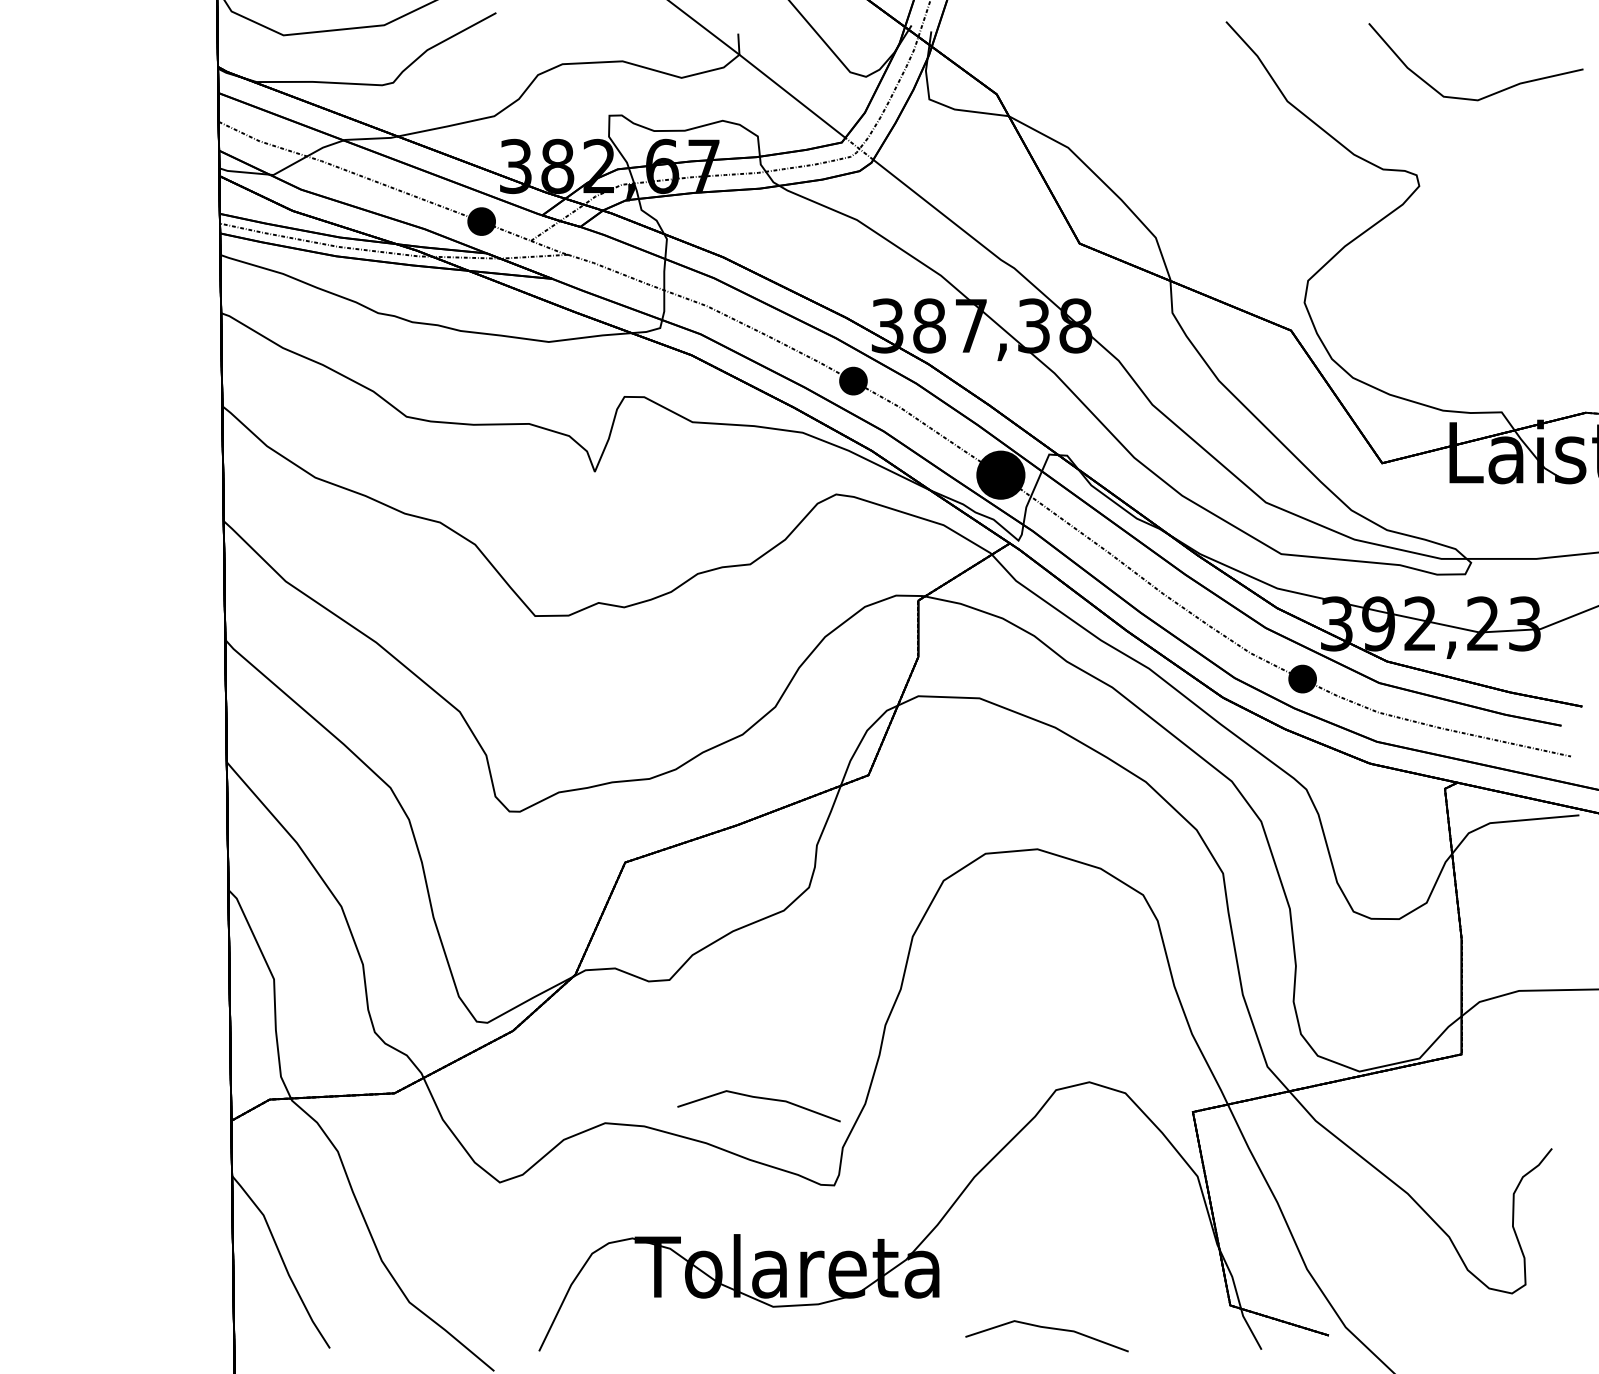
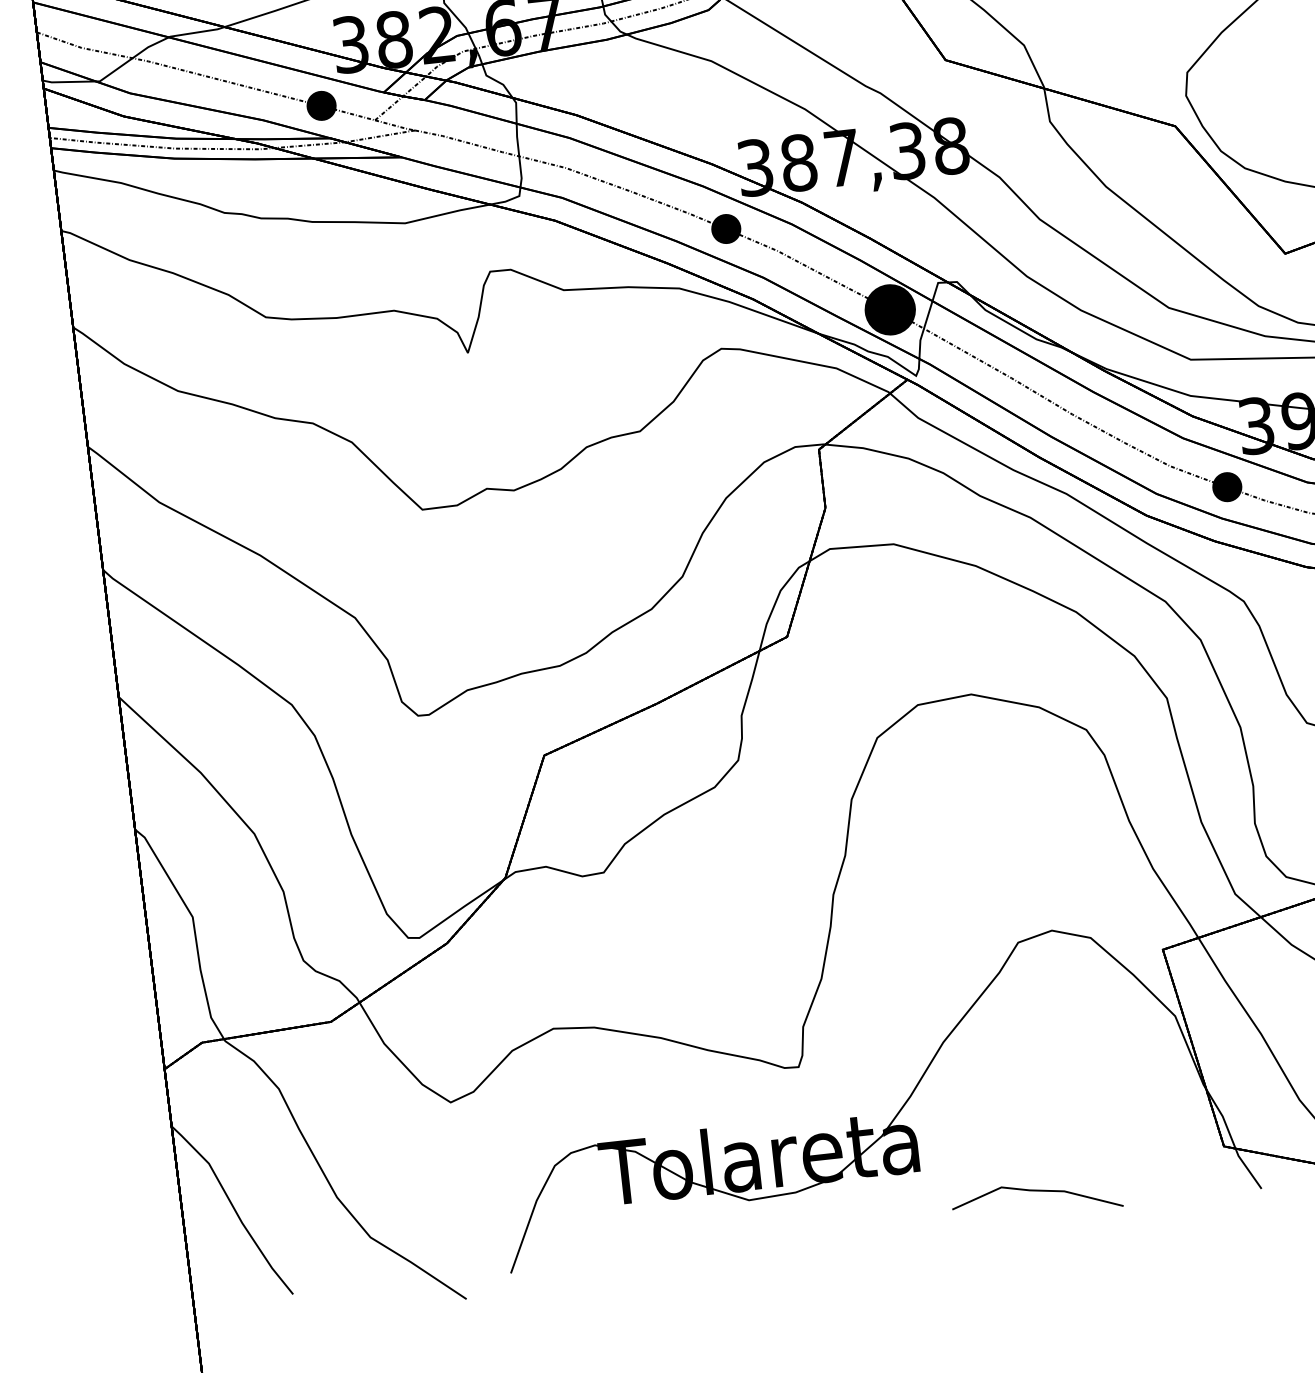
line: (758, 1098) -> (709, 985), removed

